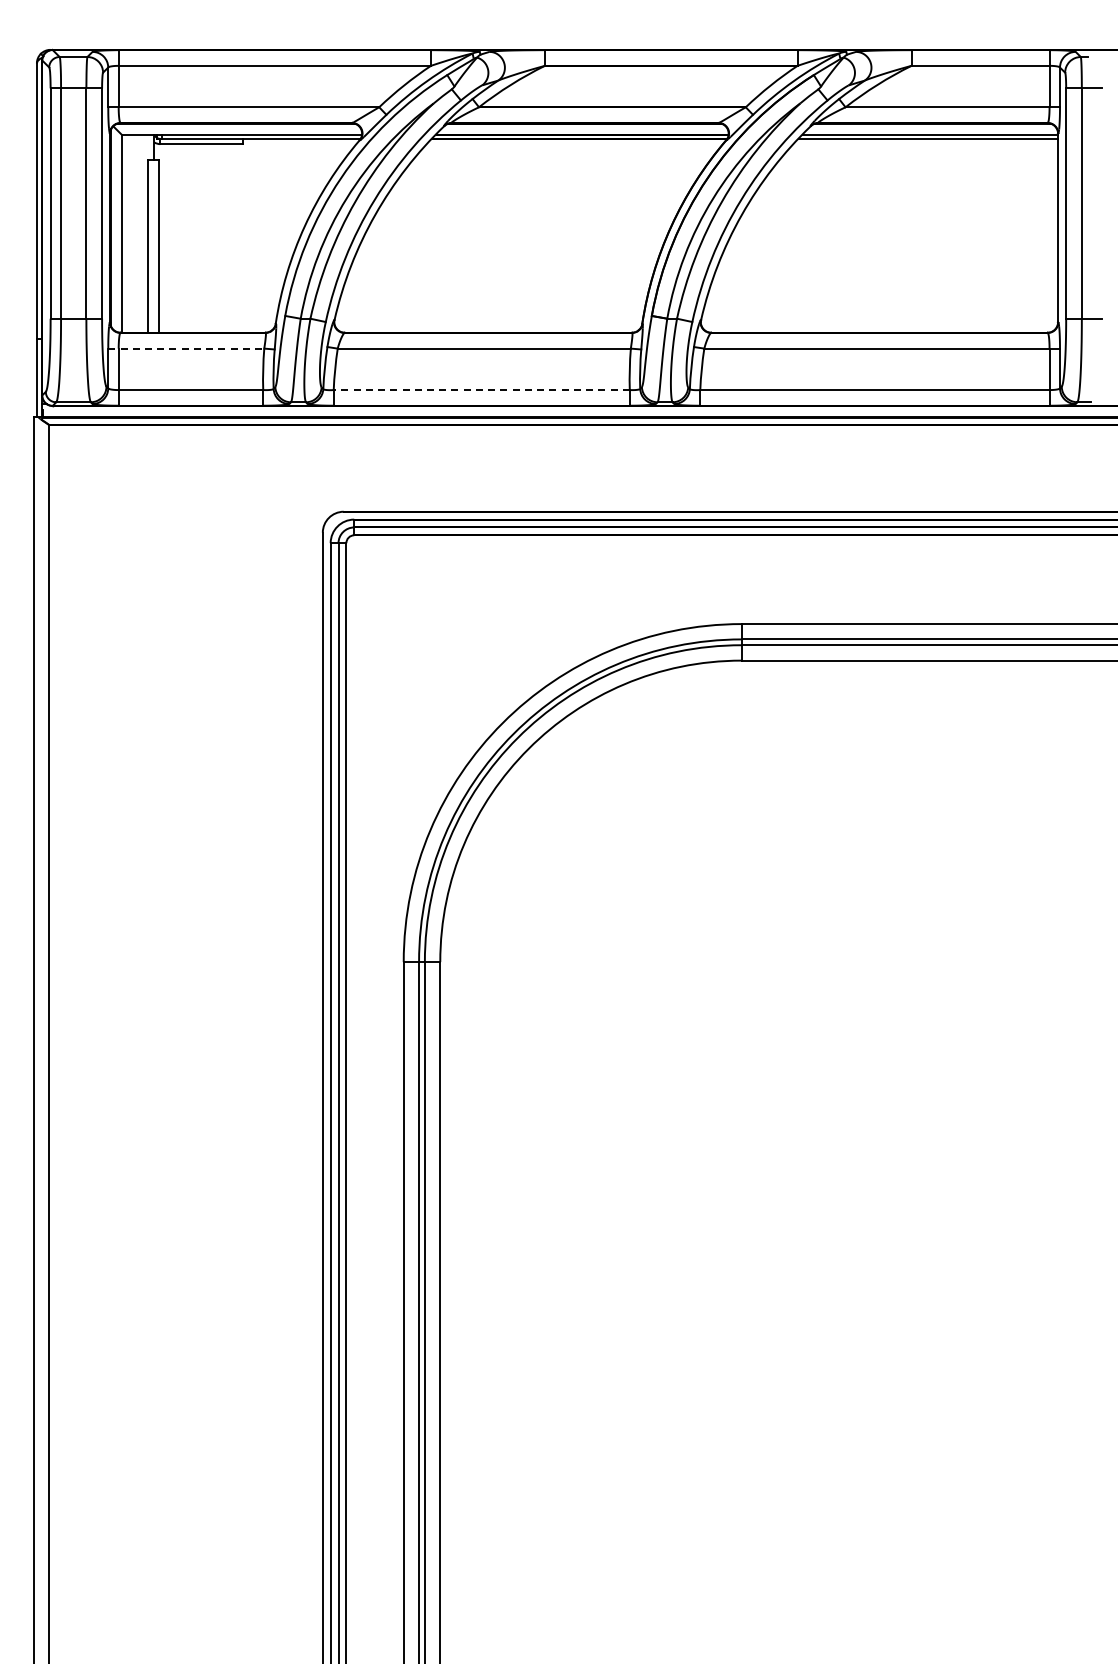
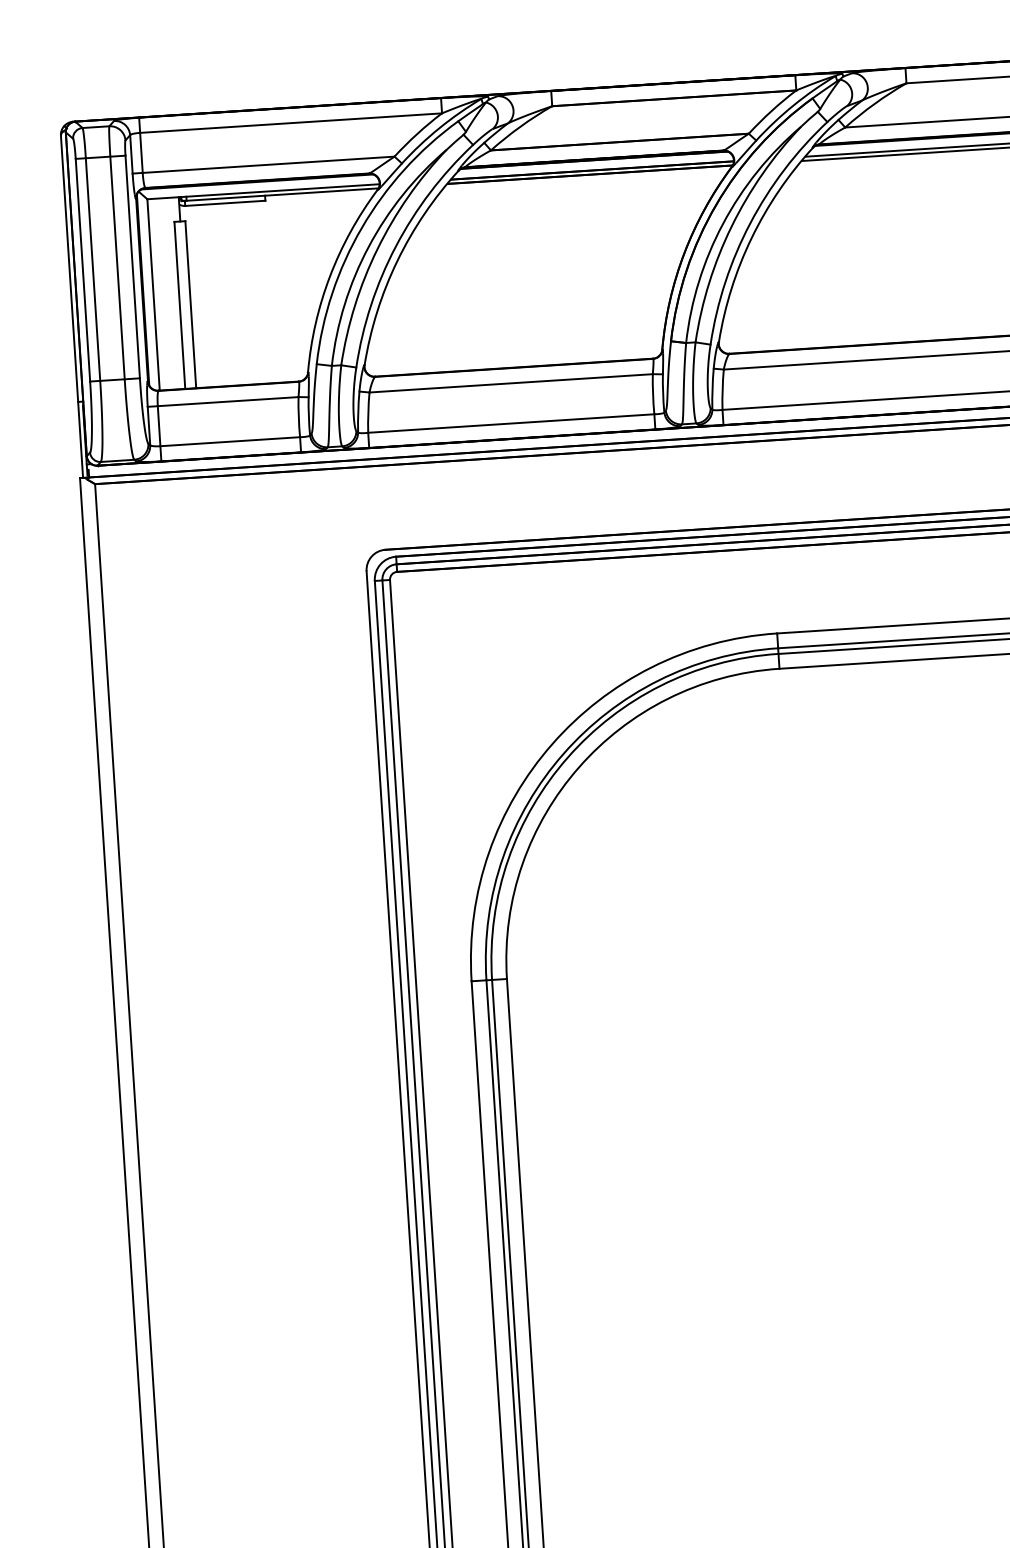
line: (186, 348) -> (223, 401), dashed -> solid
line: (481, 390) -> (511, 423), dashed -> solid

